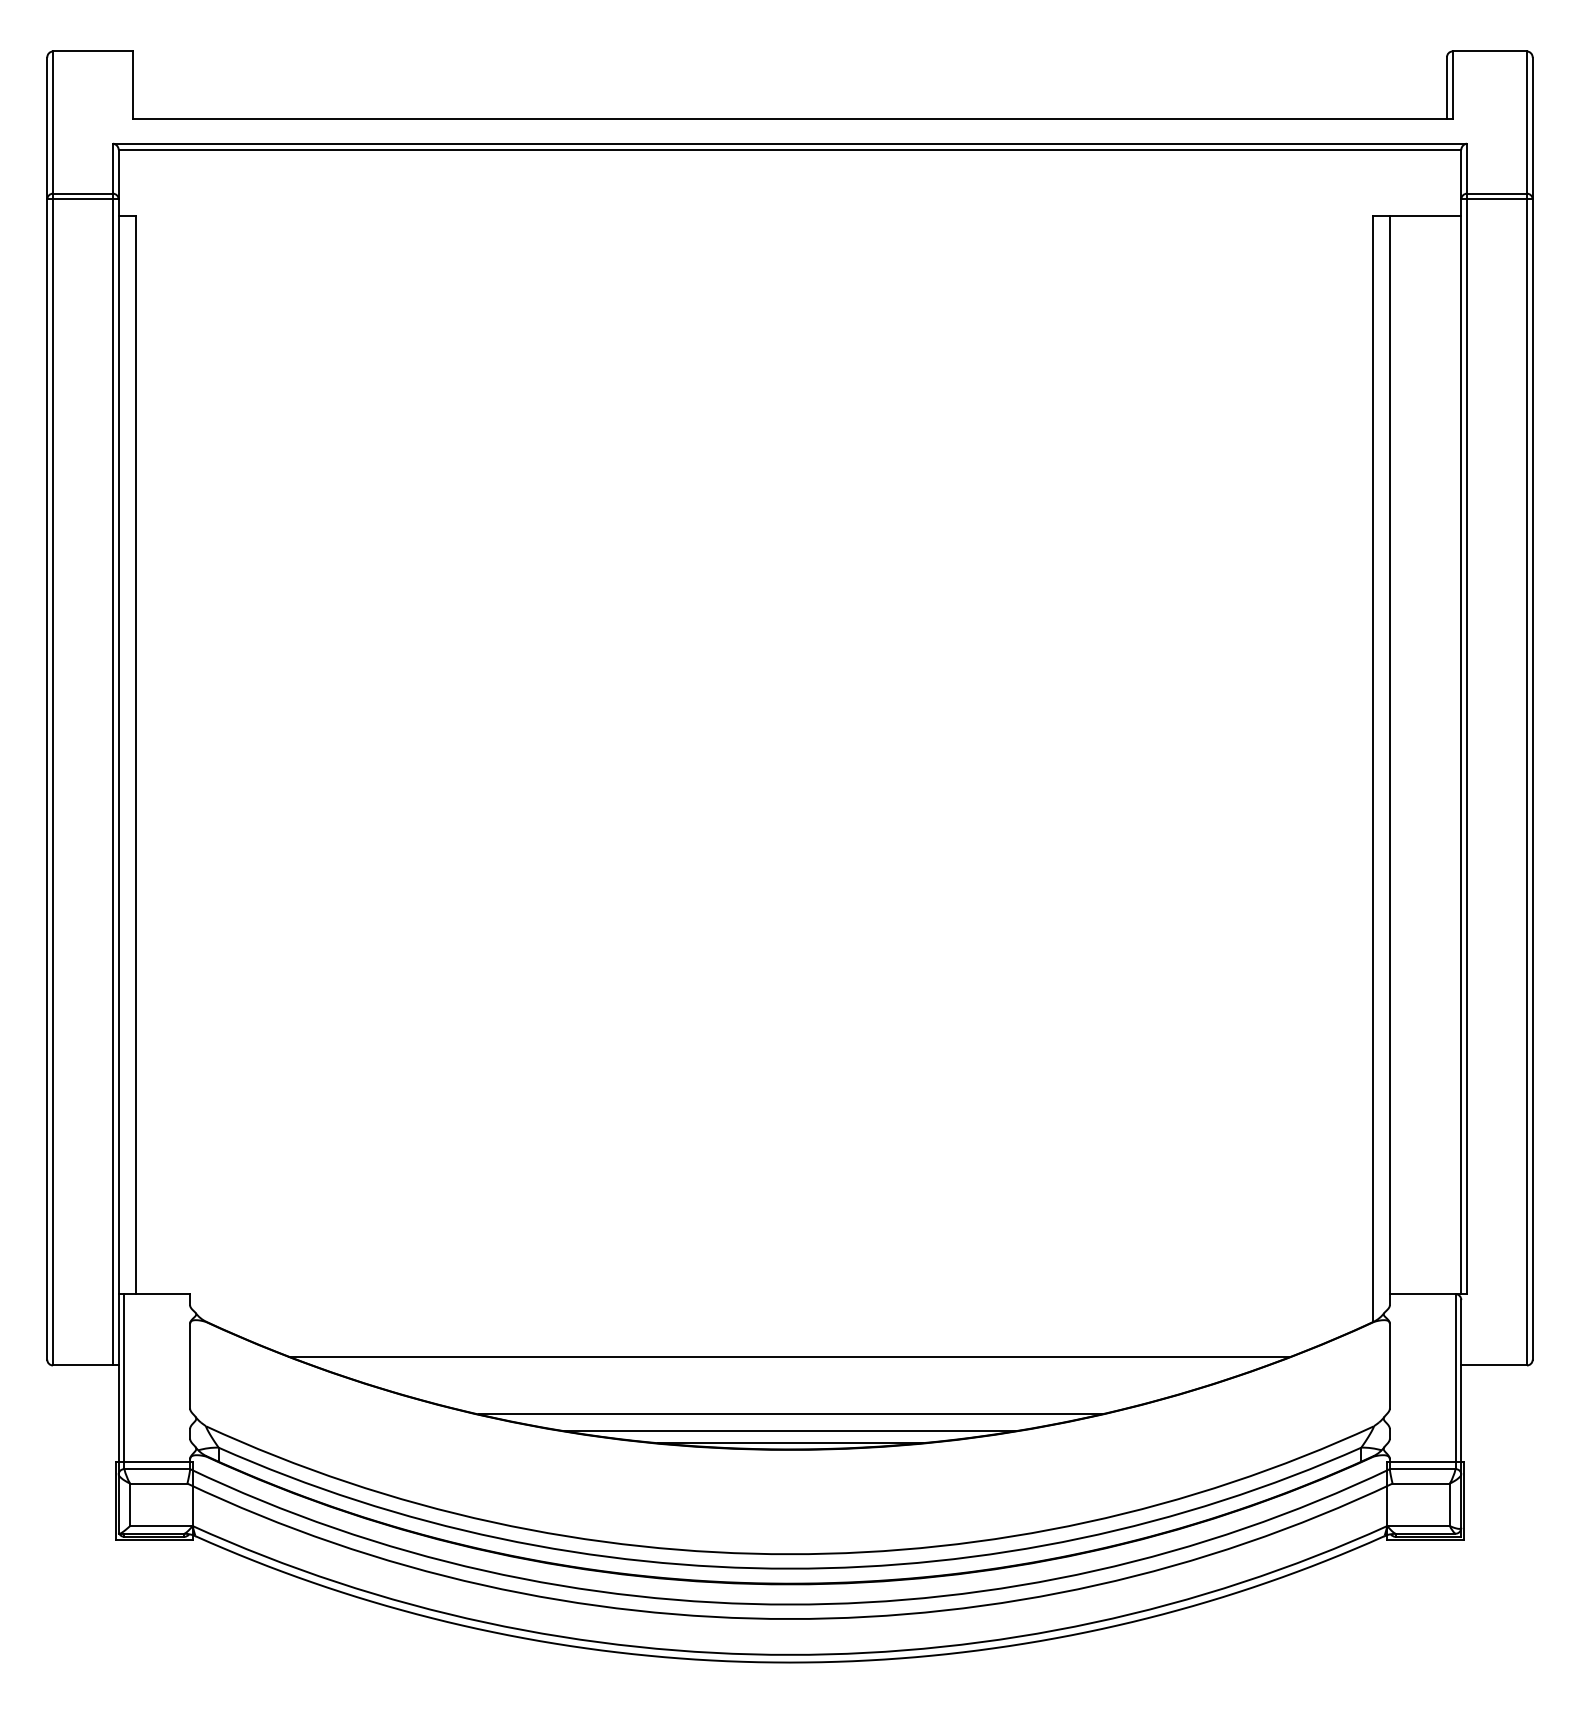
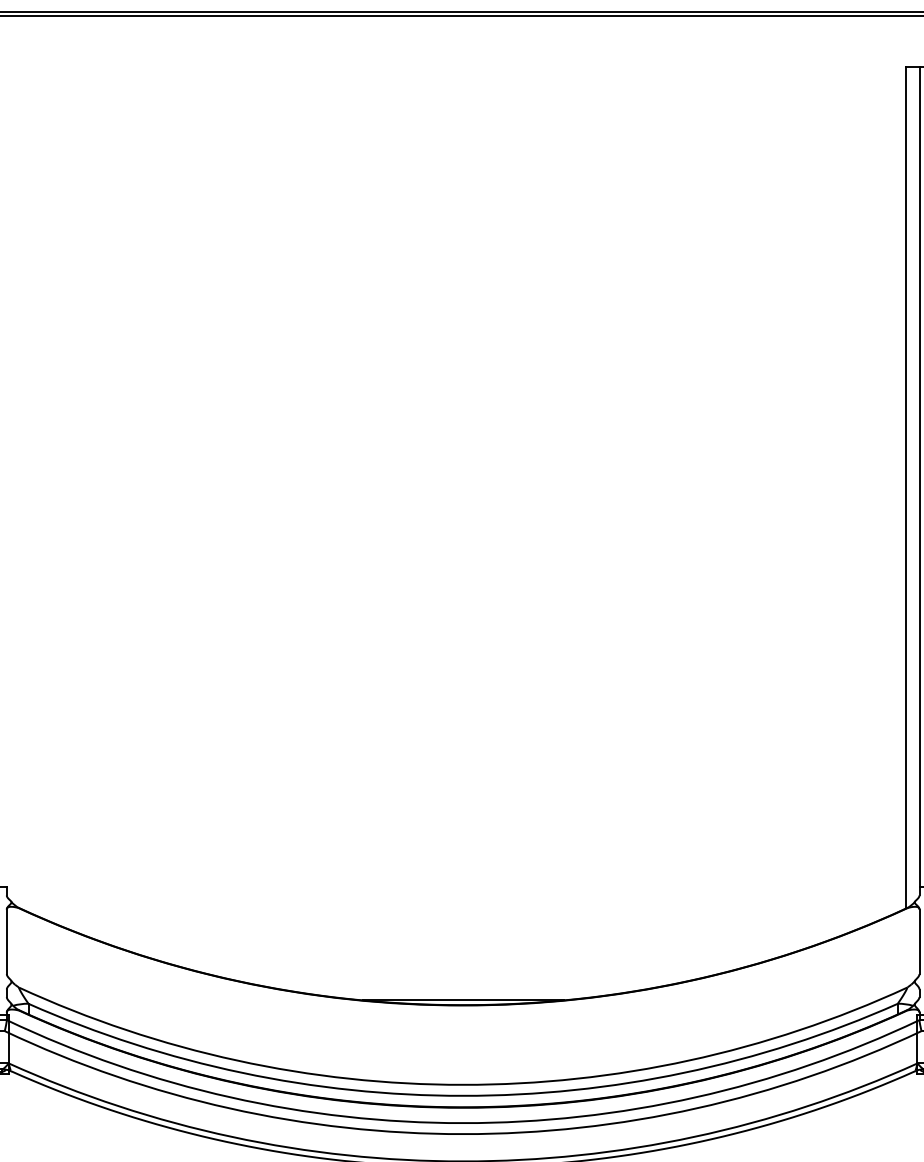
line: (789, 1356) -> (462, 934), removed
line: (789, 1414) -> (462, 978), removed
line: (789, 1431) -> (462, 991), removed

